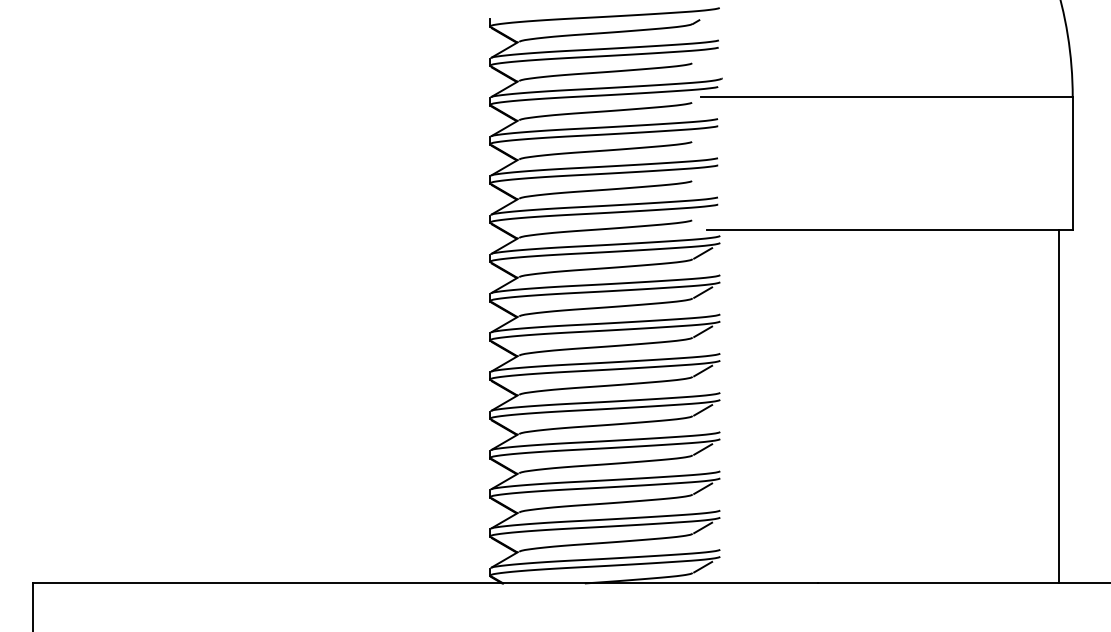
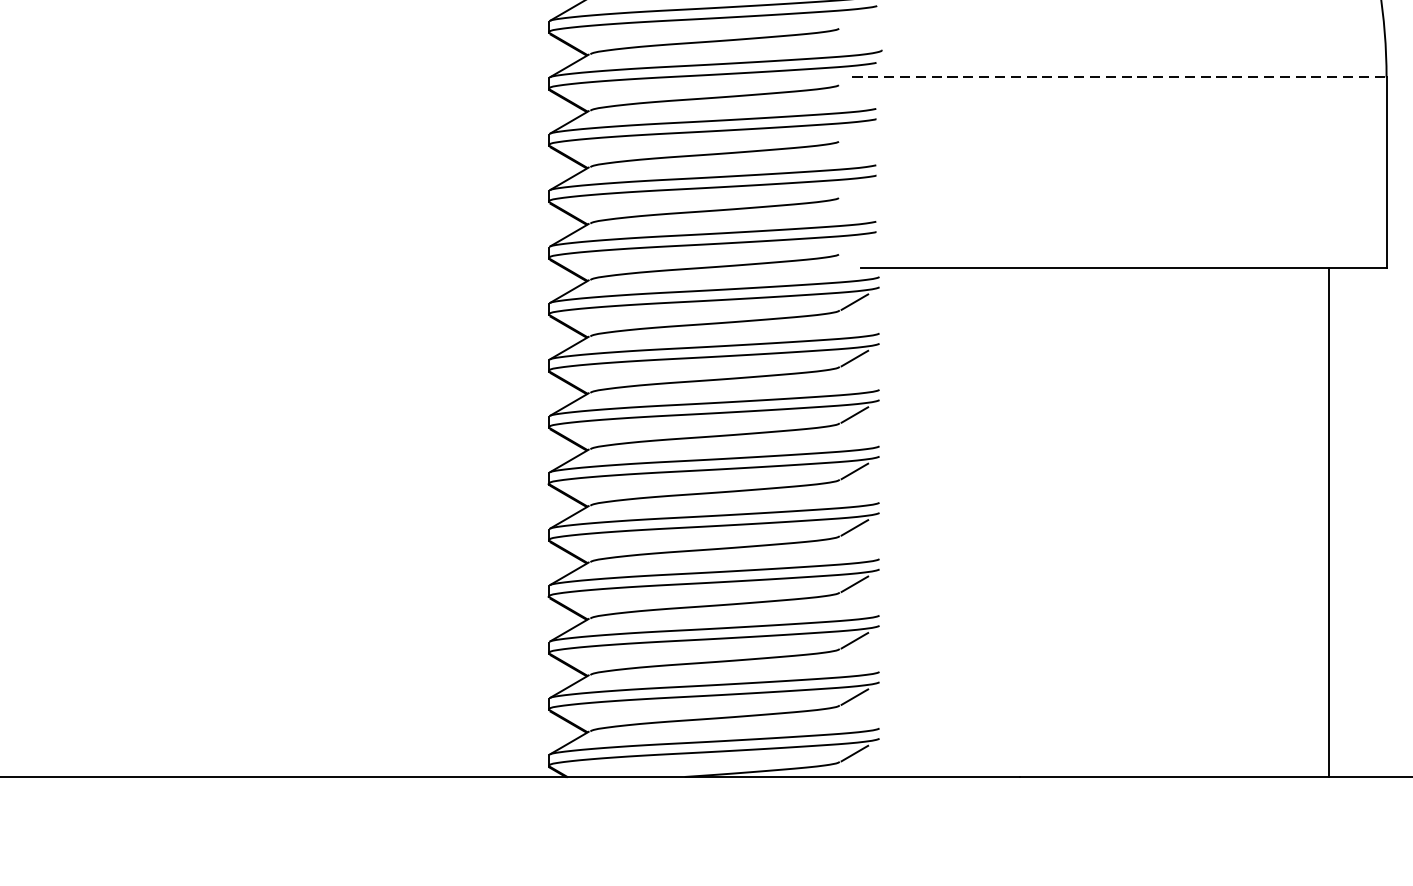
line: (887, 97) -> (1120, 77), solid -> dashed
line: (1059, 406) -> (1330, 522), moved

